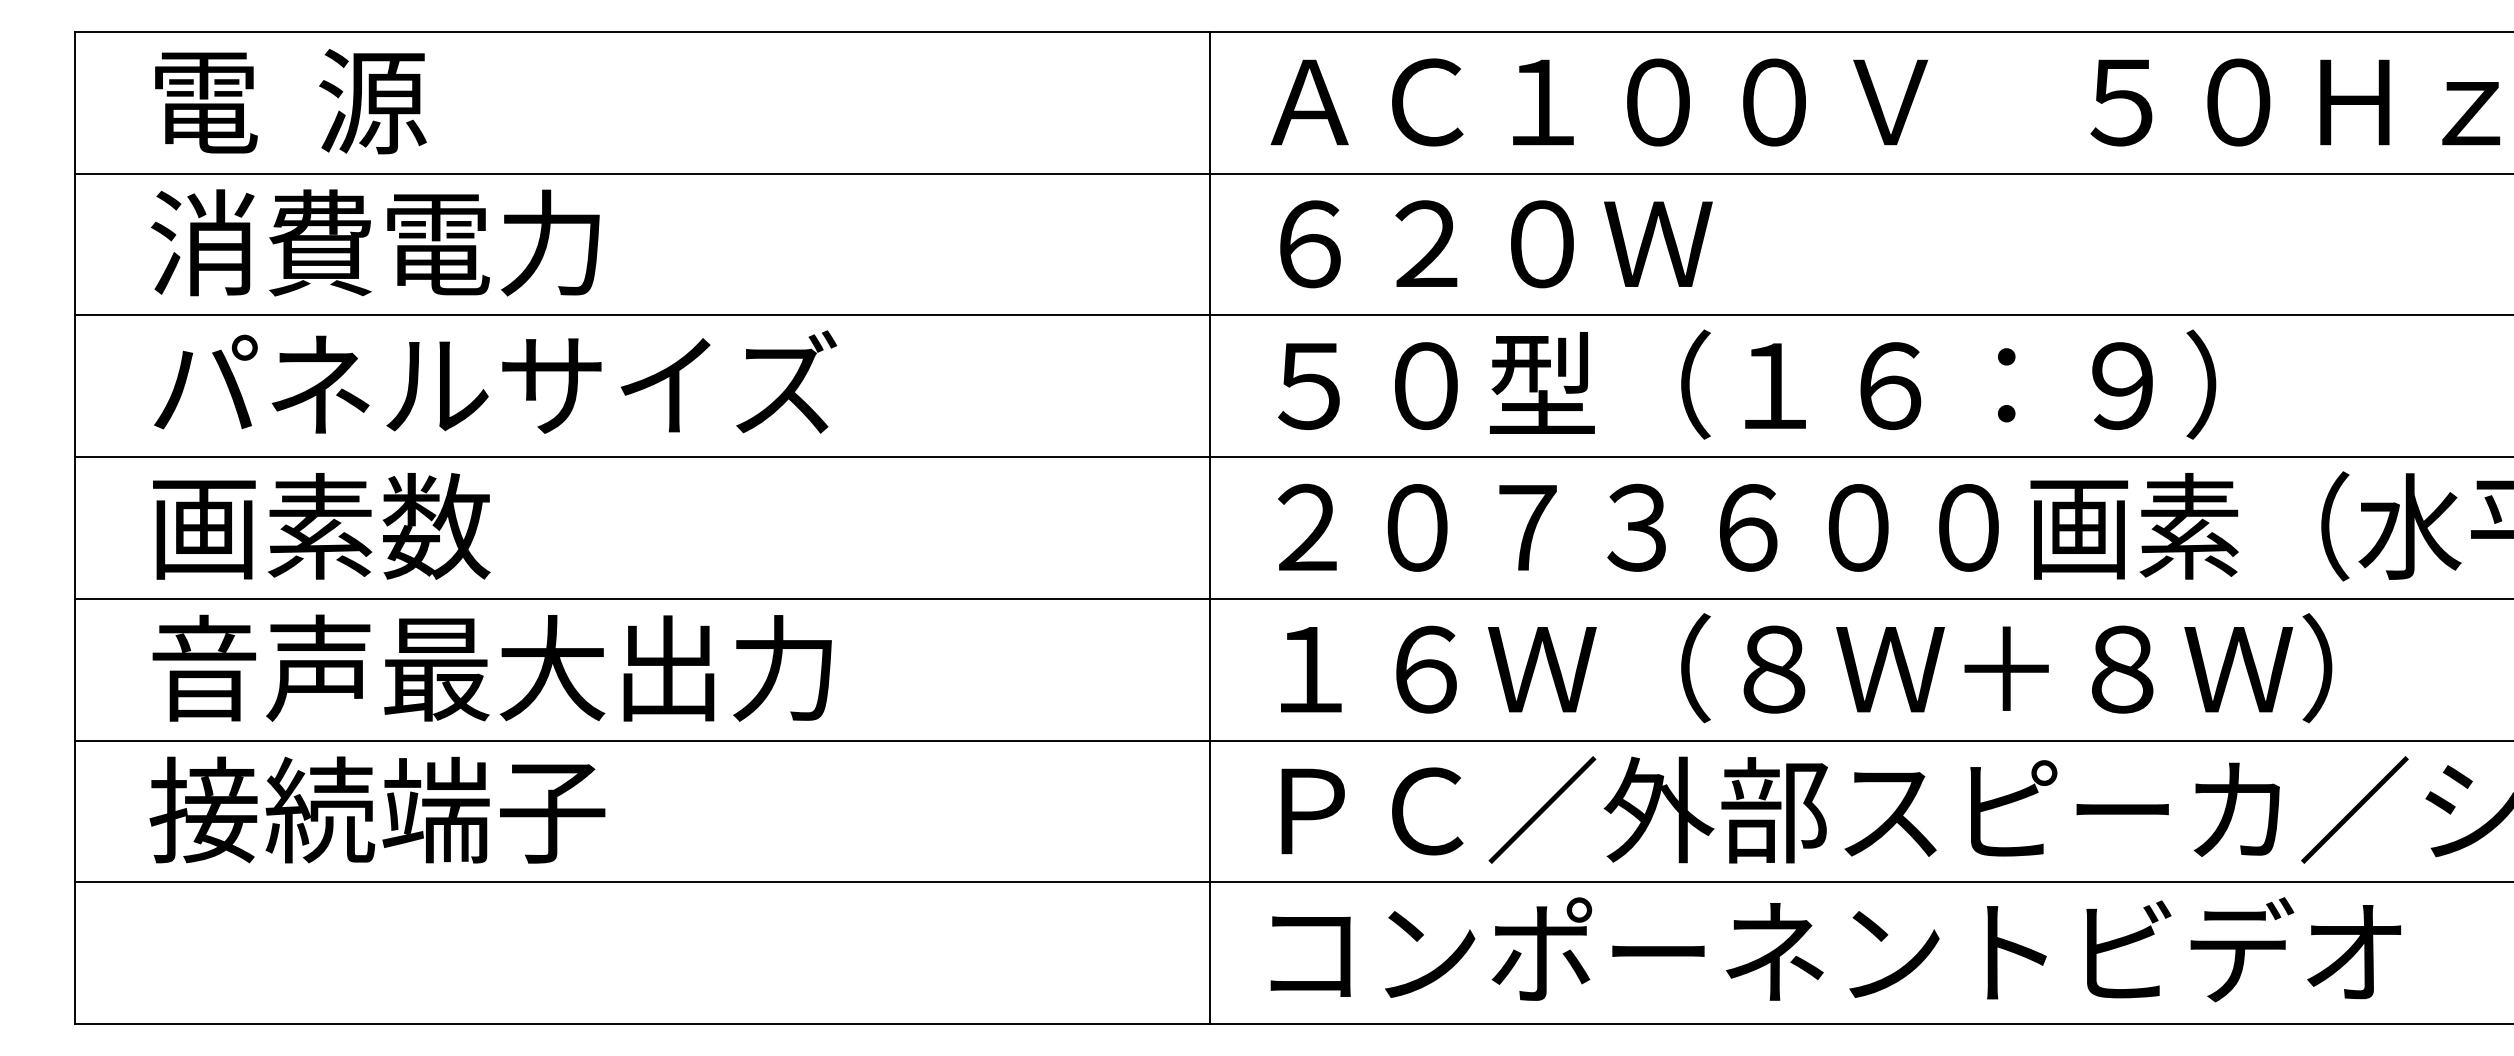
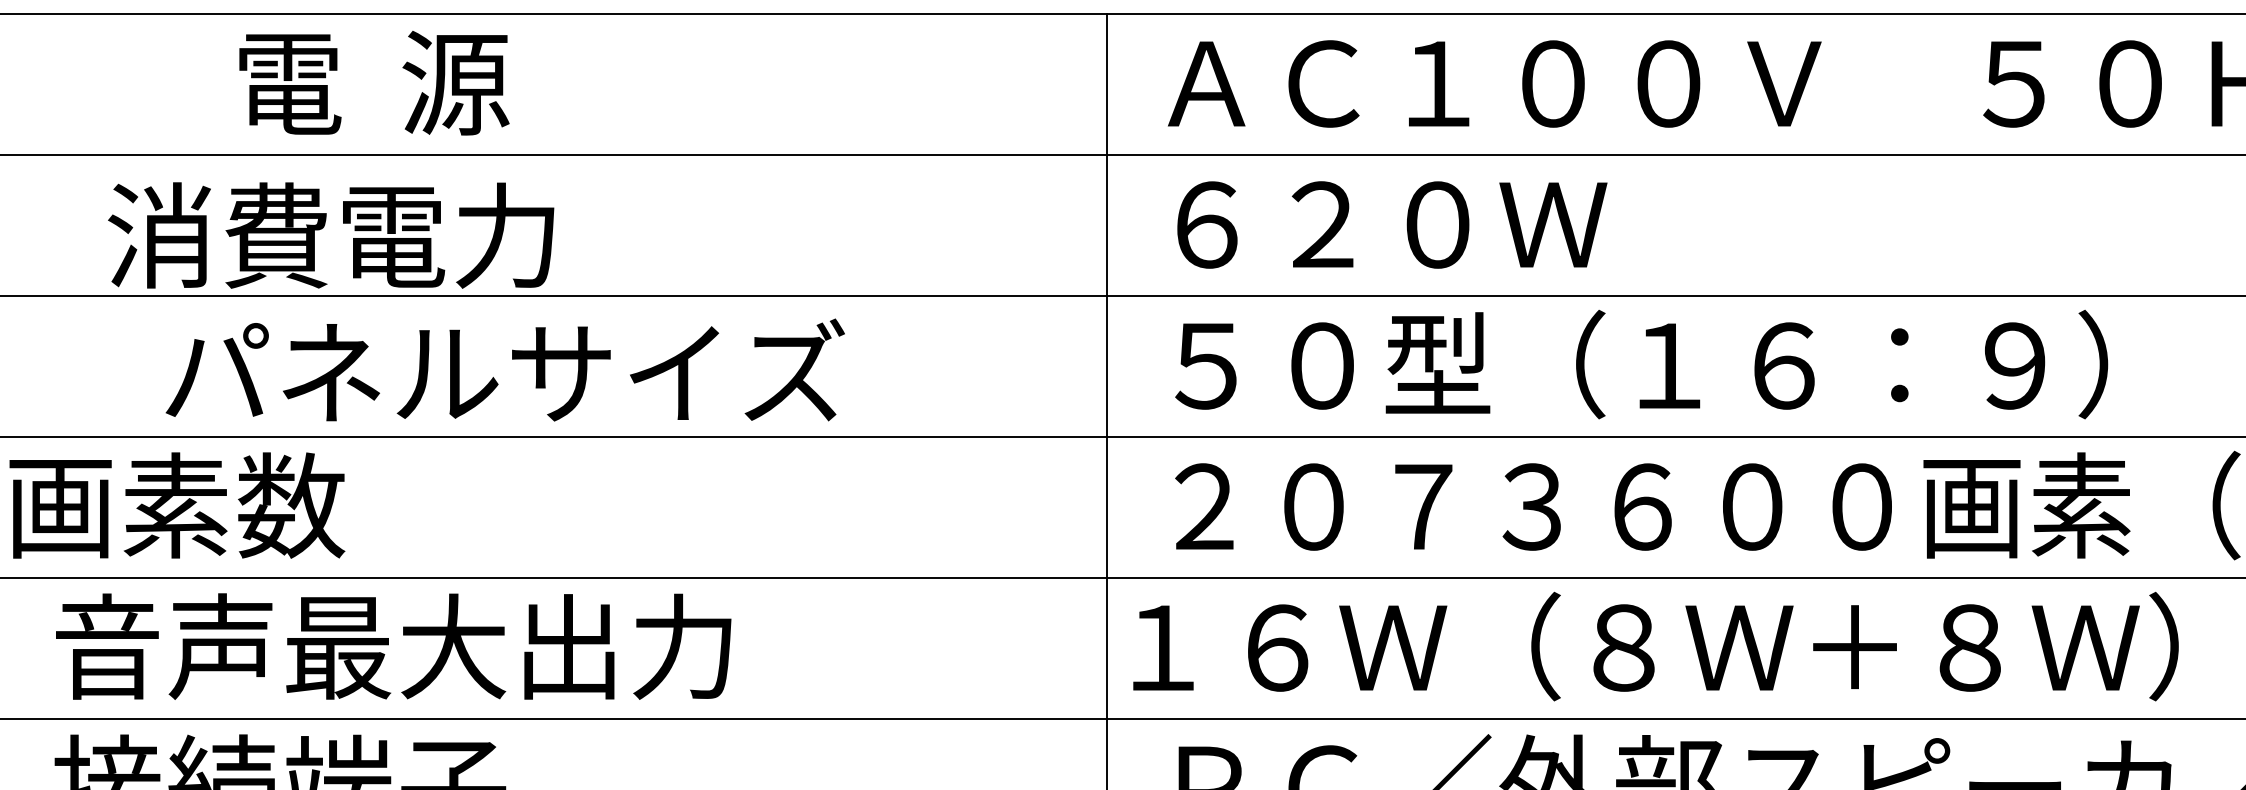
text: (290, 101) -> (374, 83), moved
text: (375, 242) -> (331, 235), moved
text: (495, 381) -> (505, 369), moved
text: (321, 526) -> (177, 505), moved
text: (1806, 668) -> (1655, 646), moved

